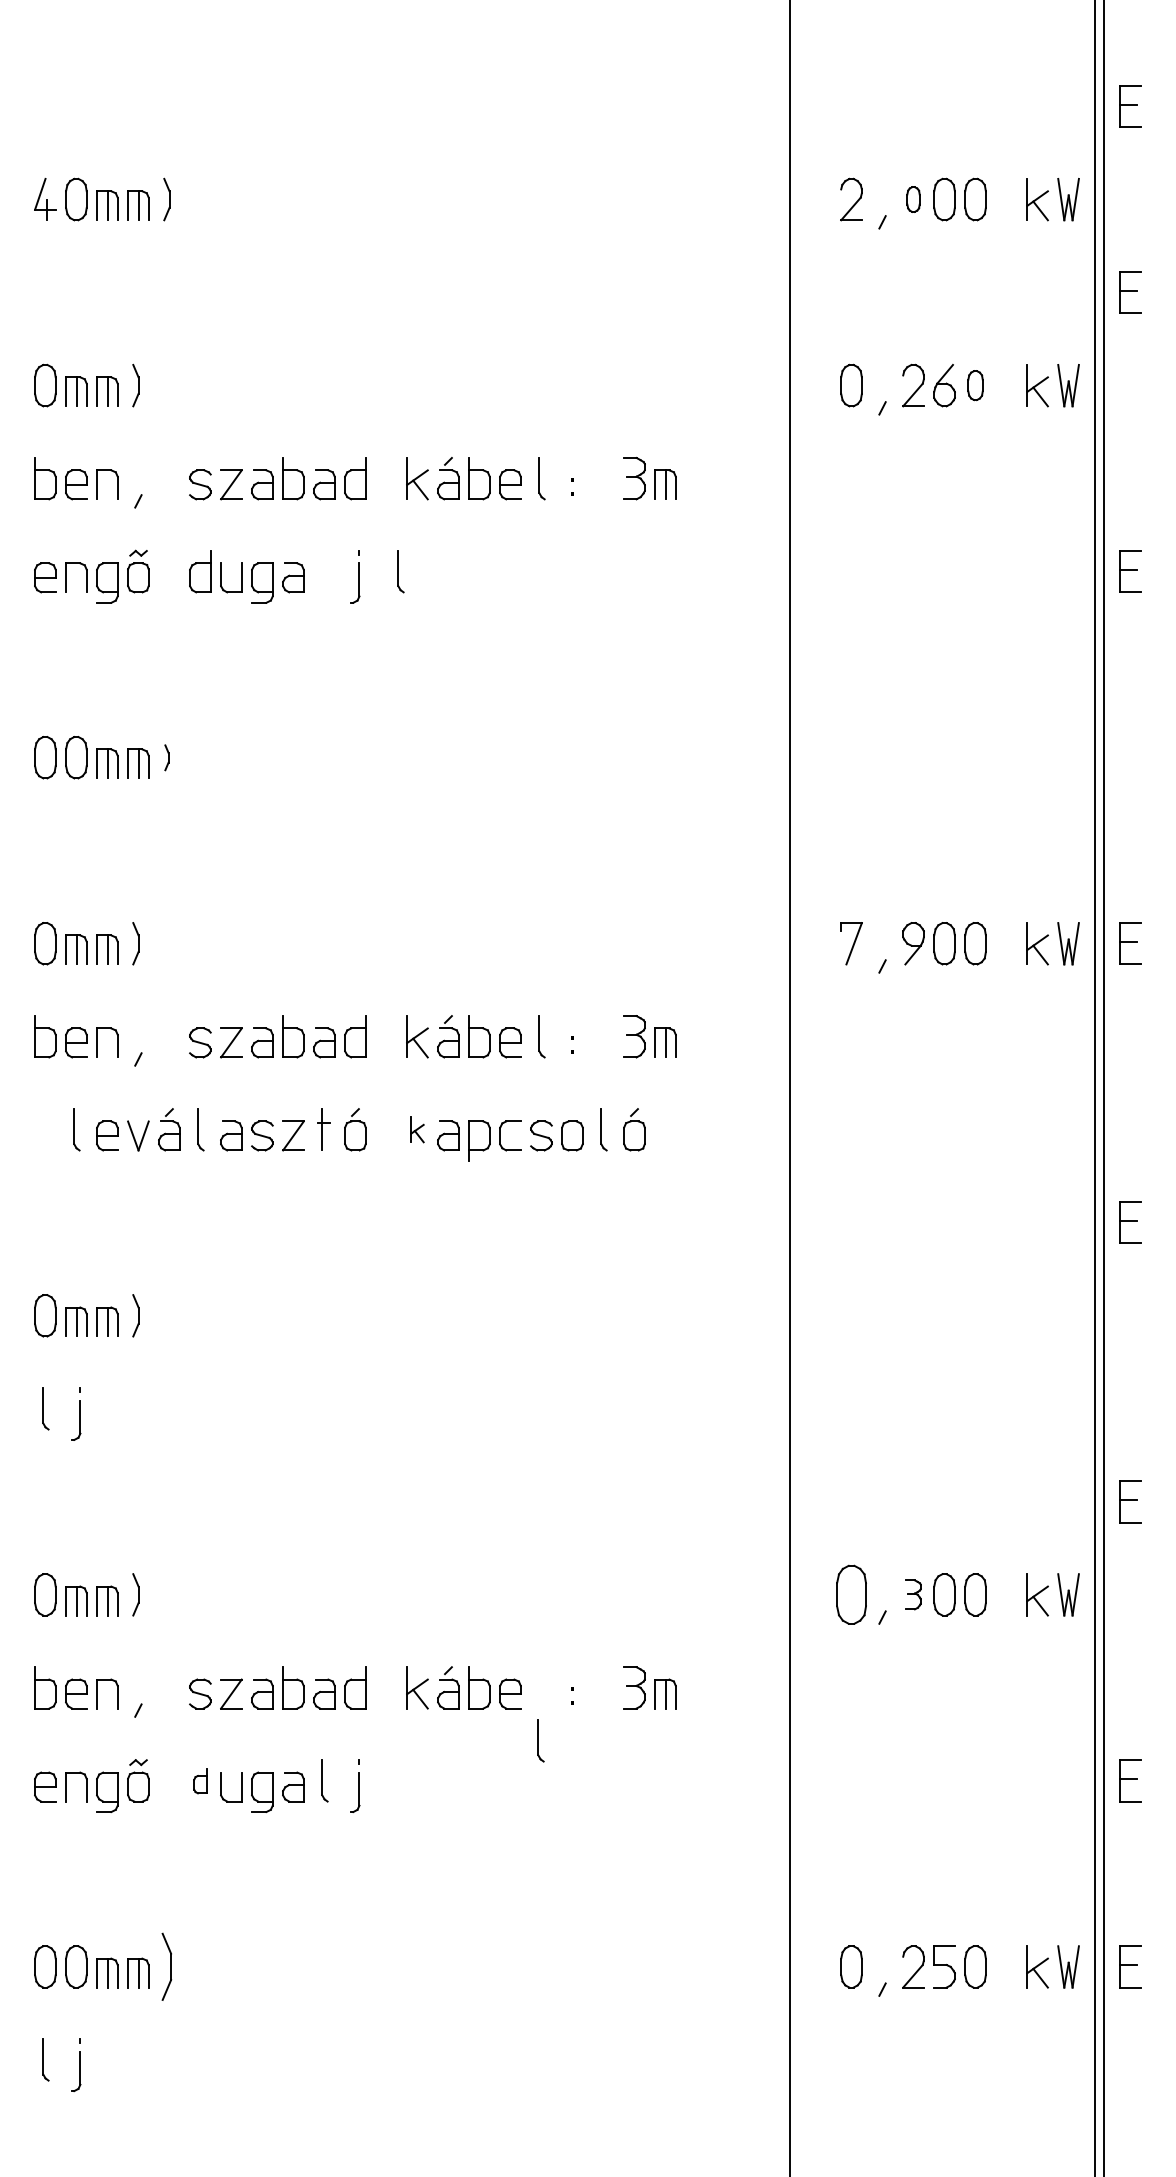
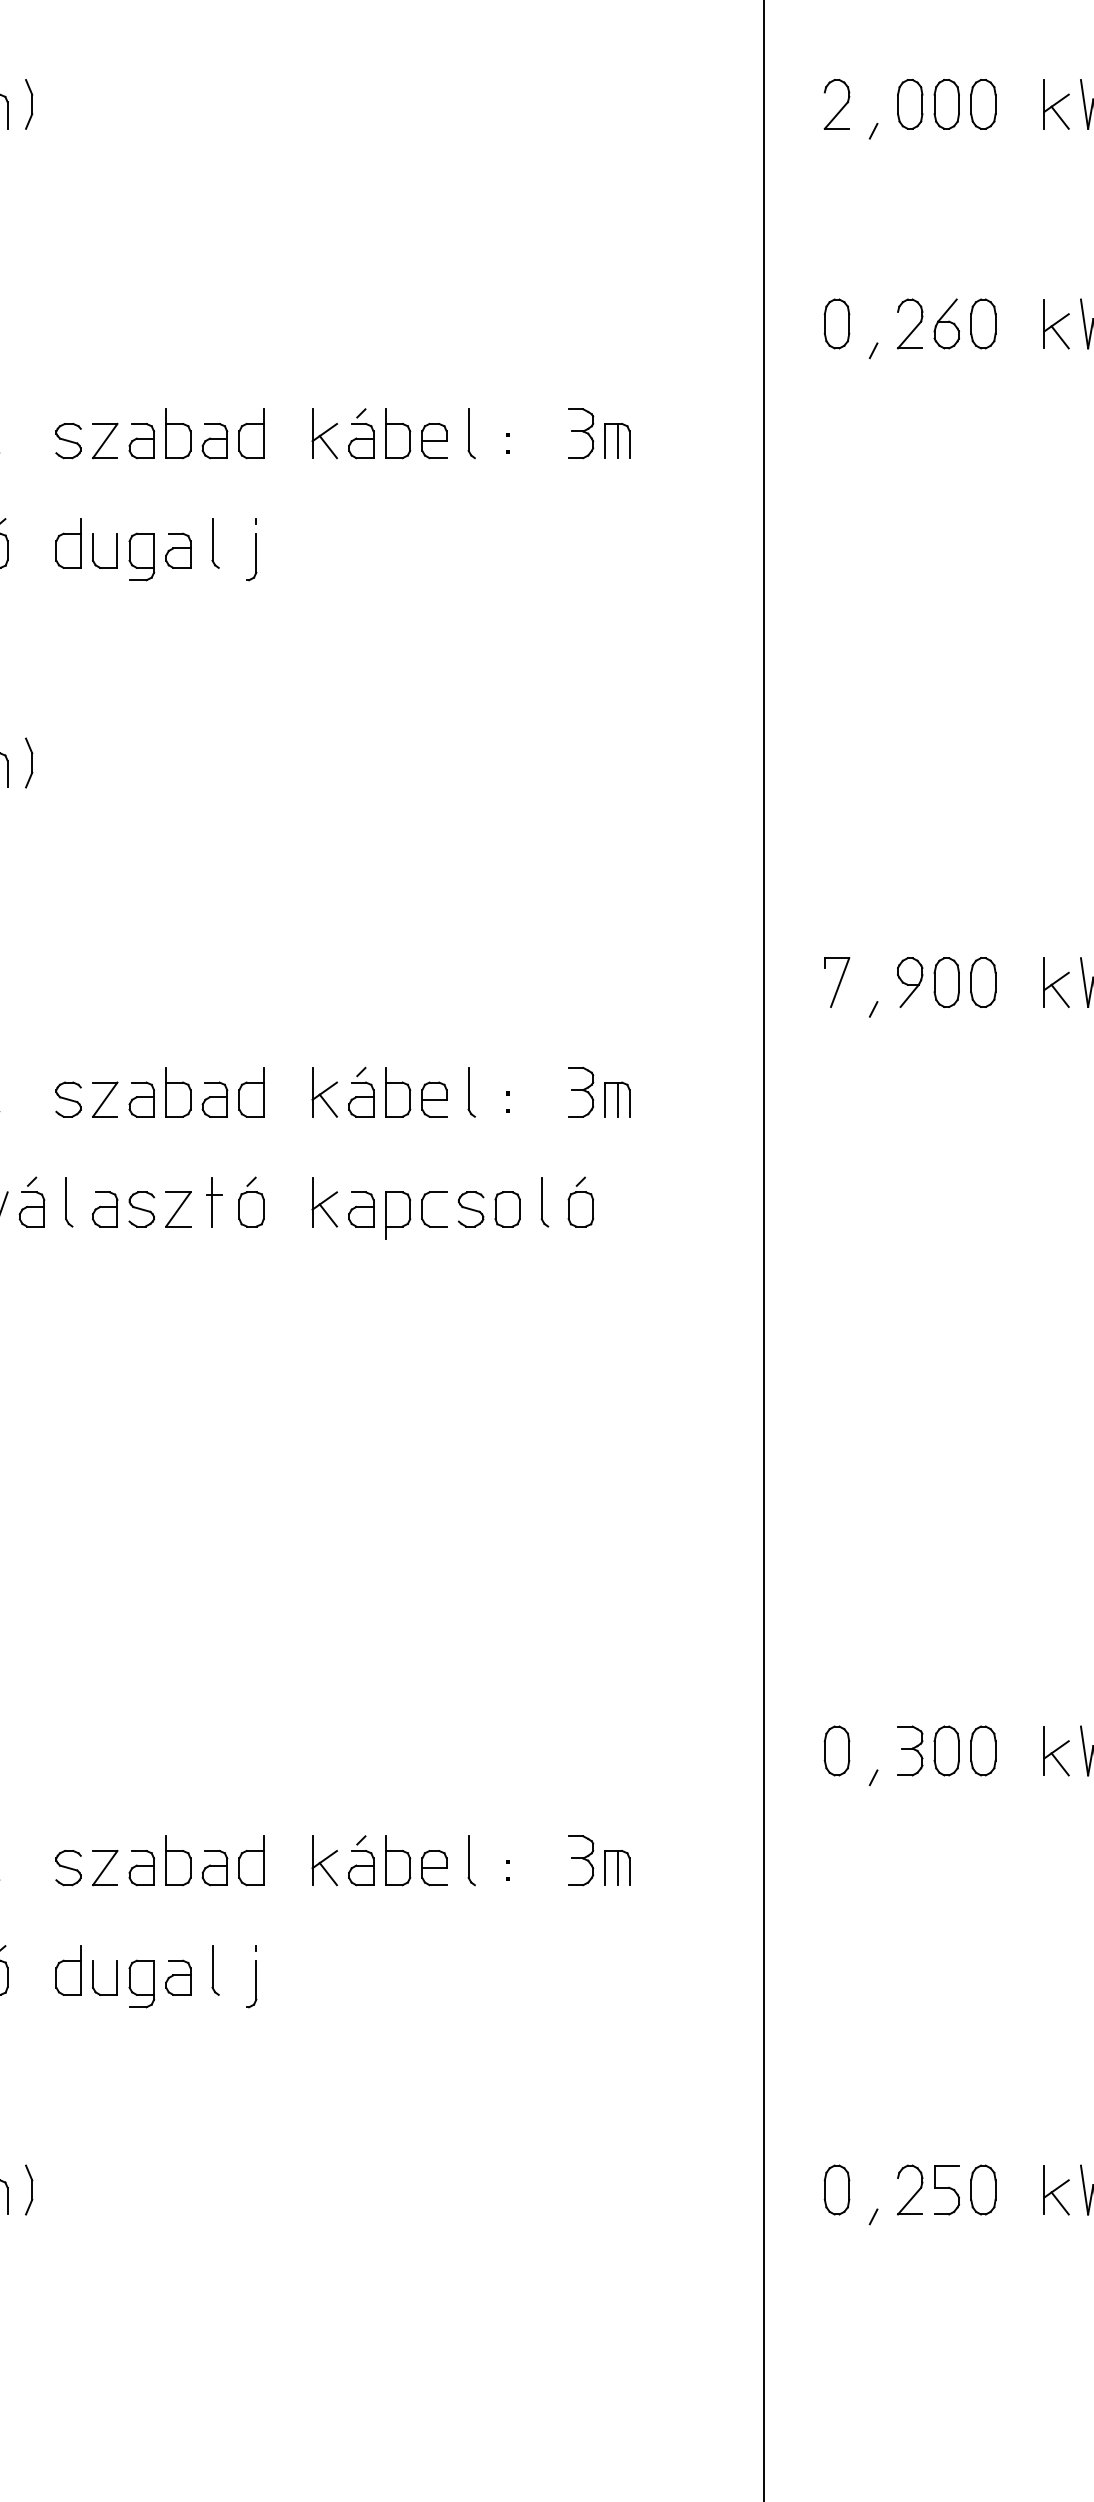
part: (913, 199) -> (910, 104), size x1.67
part: (975, 385) -> (983, 323), size x1.43
part: (400, 571) -> (215, 543), moved
part: (166, 757) -> (28, 762), size x1.67
part: (417, 1129) -> (324, 1201), size x1.67
part: (851, 1594) -> (836, 1750), size x0.71
part: (913, 1594) -> (910, 1750), size x1.43
part: (540, 1740) -> (471, 1860), moved
part: (200, 1780) -> (68, 1970), size x1.67
part: (166, 1966) -> (28, 2189), size x0.62

